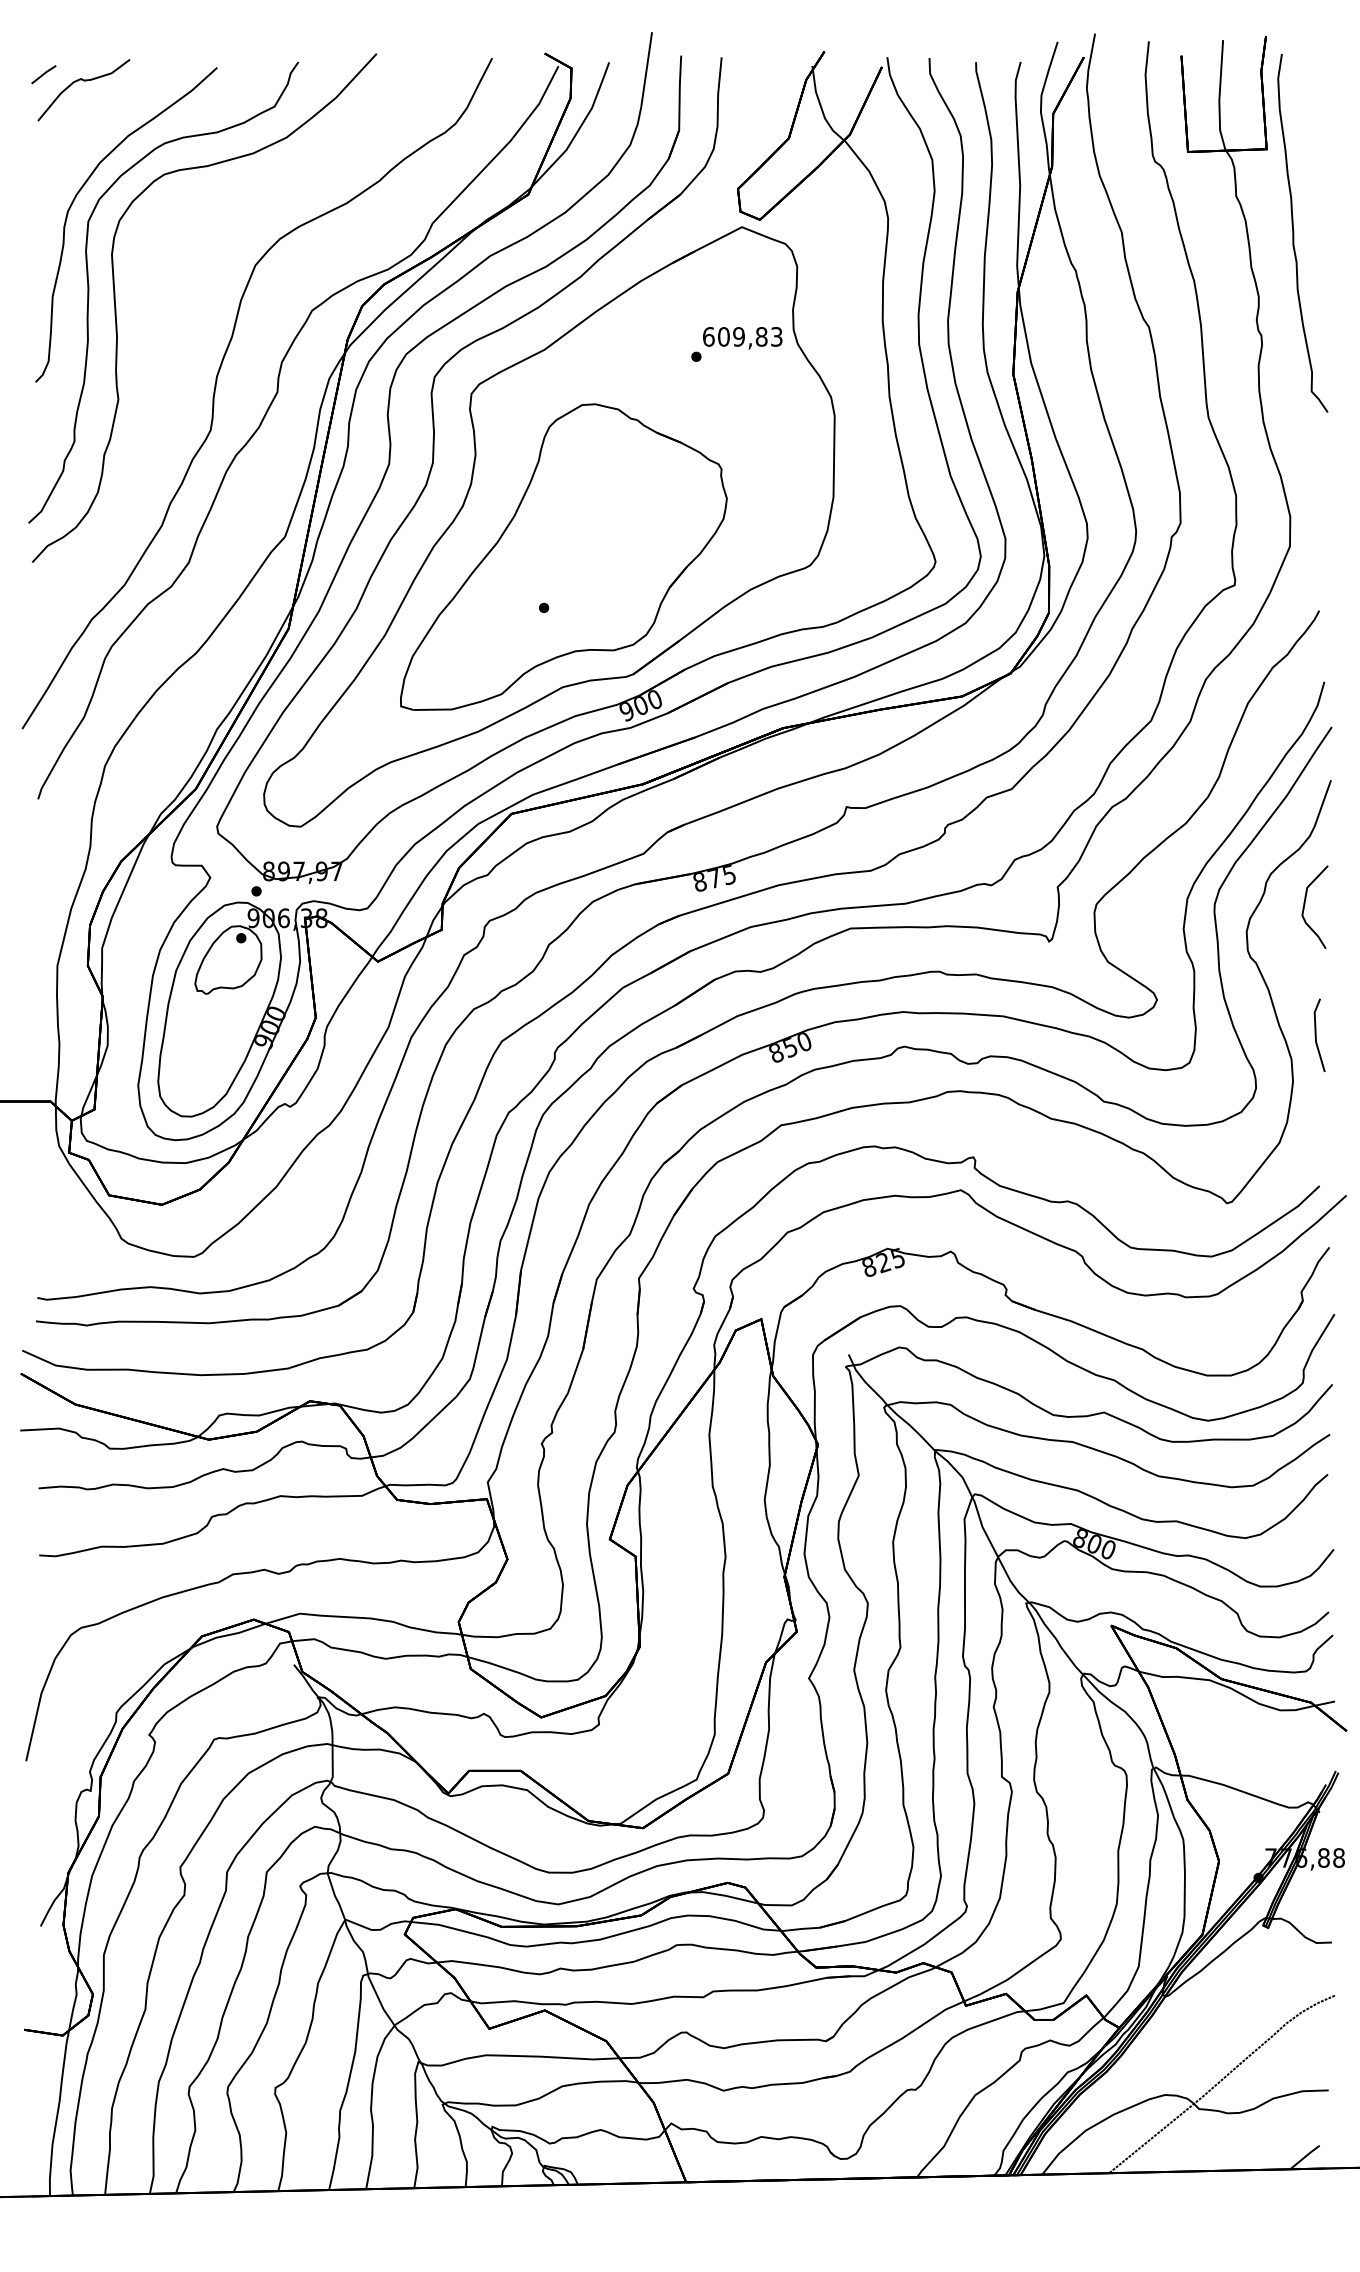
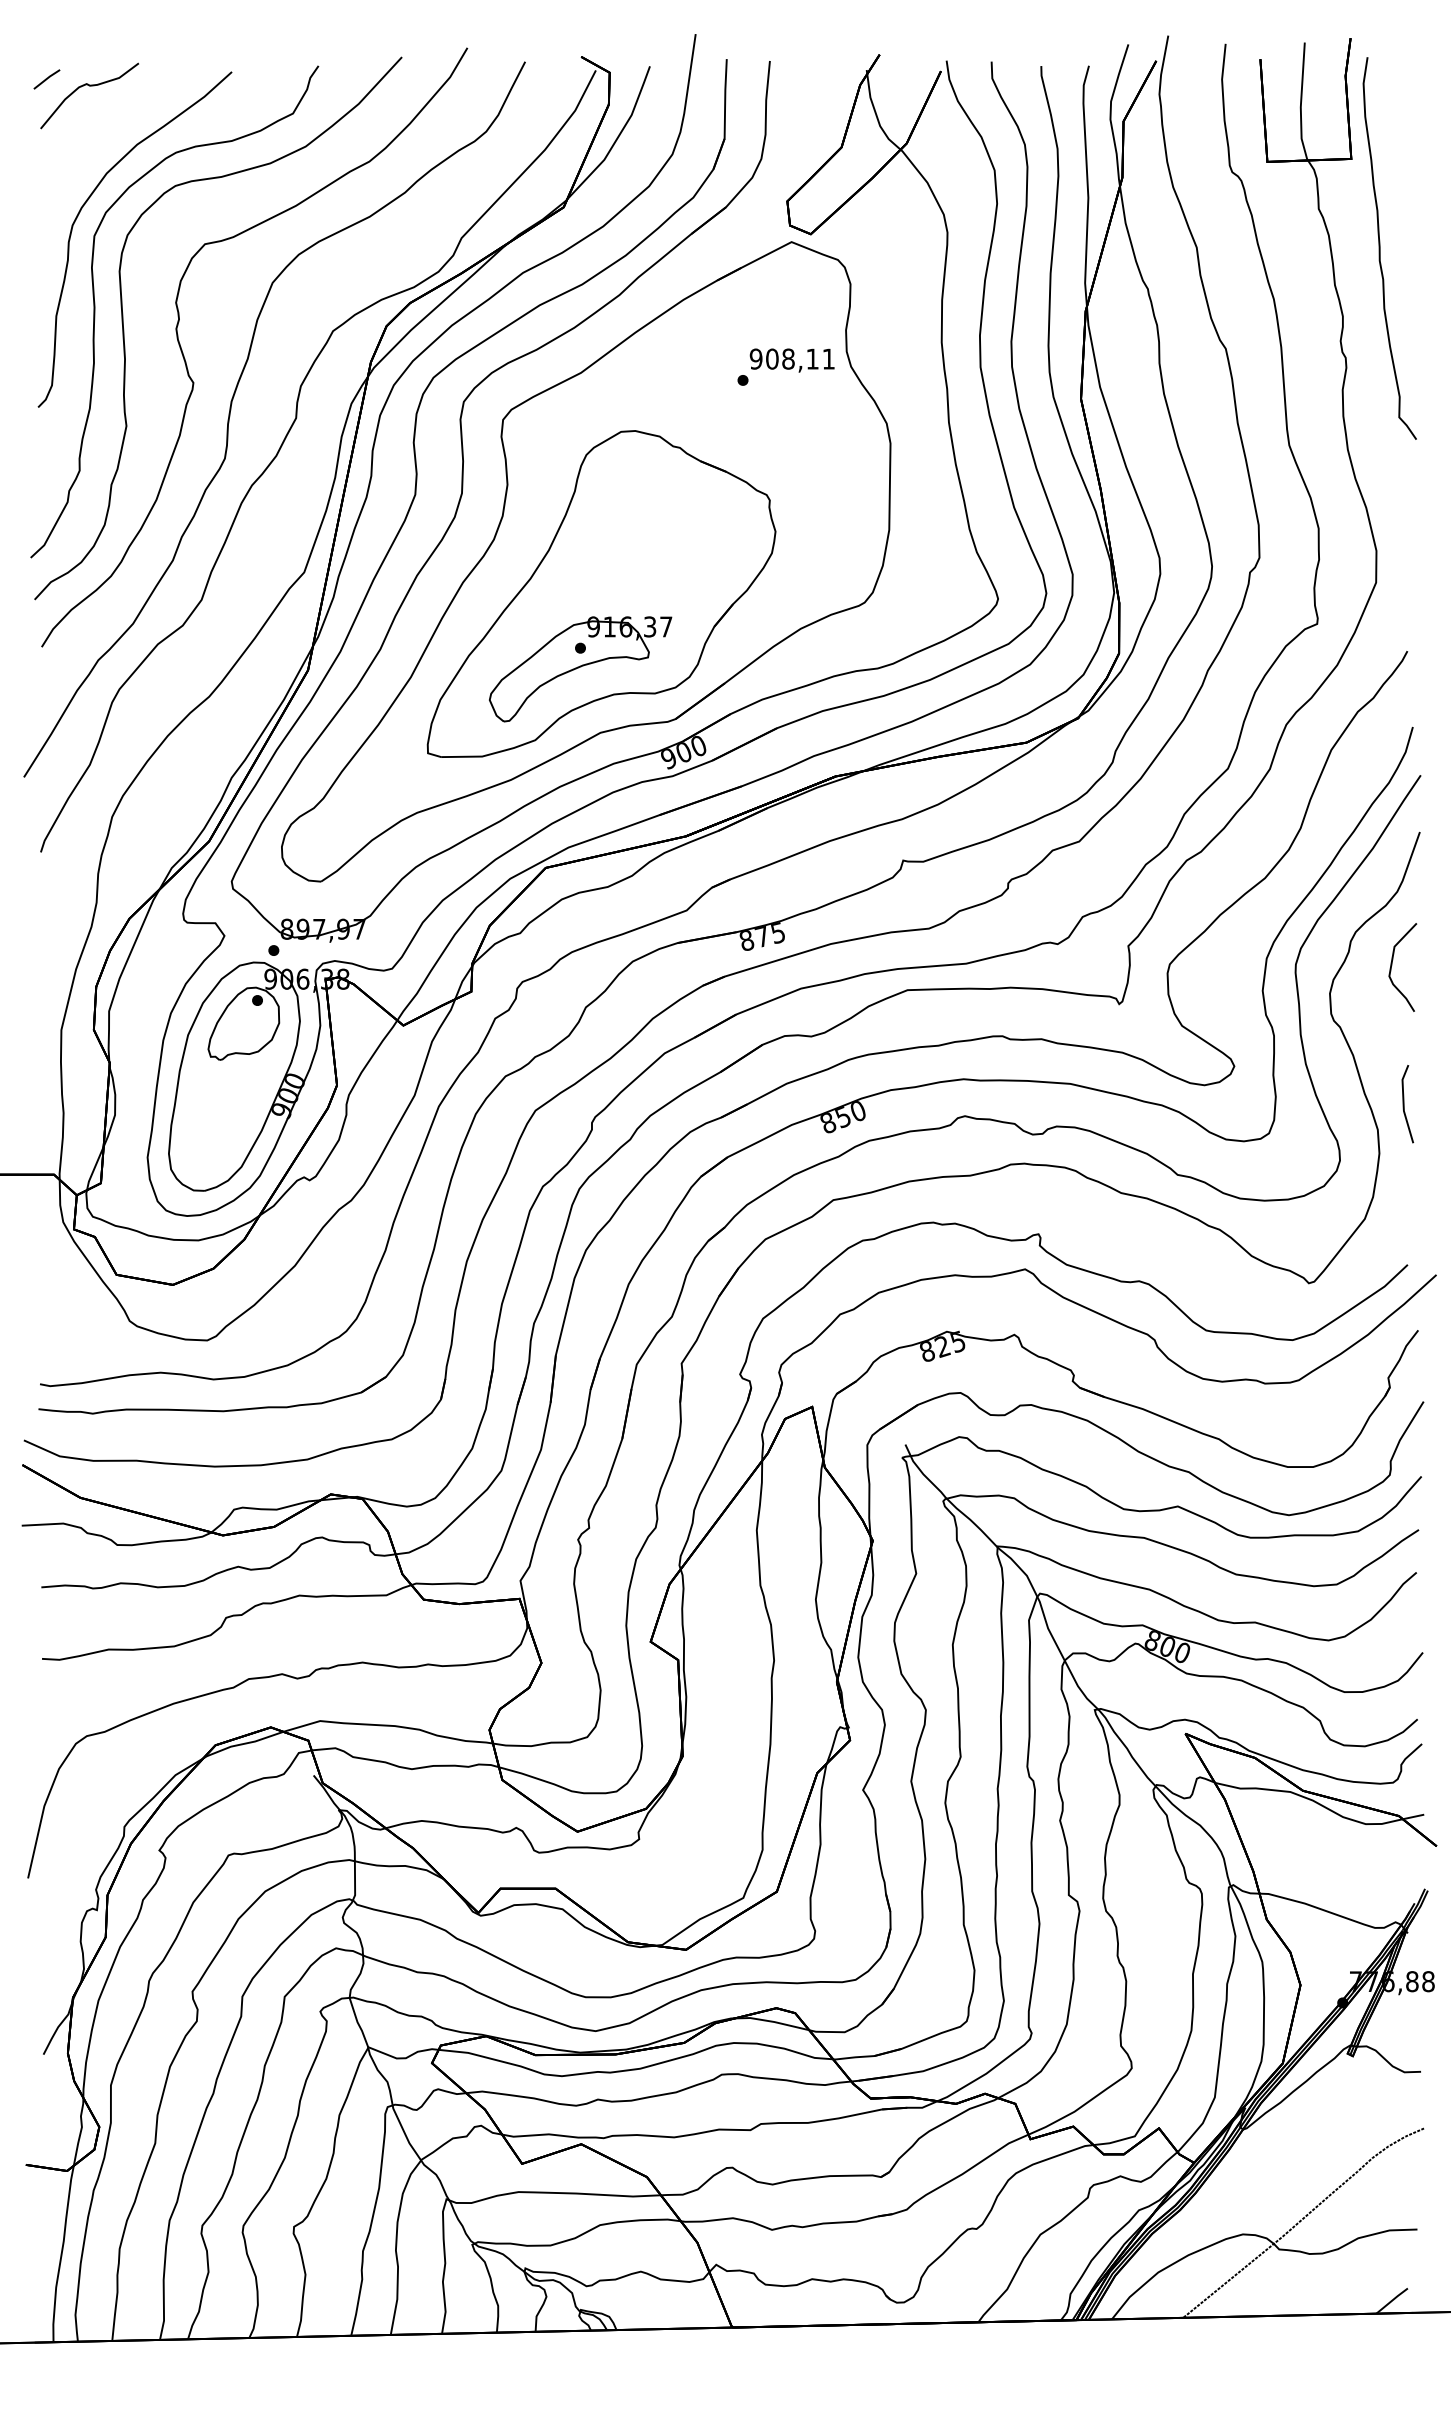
text: (741, 336) -> (791, 358), 609,83 -> 908,11
curve: (175, 342) -> (187, 365), added
part: (544, 627) -> (580, 669), added

